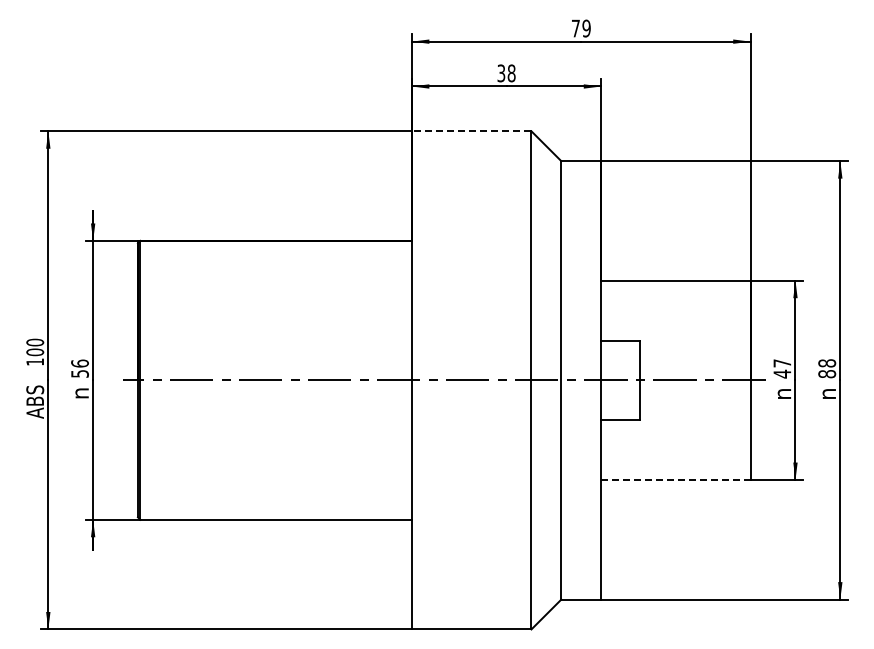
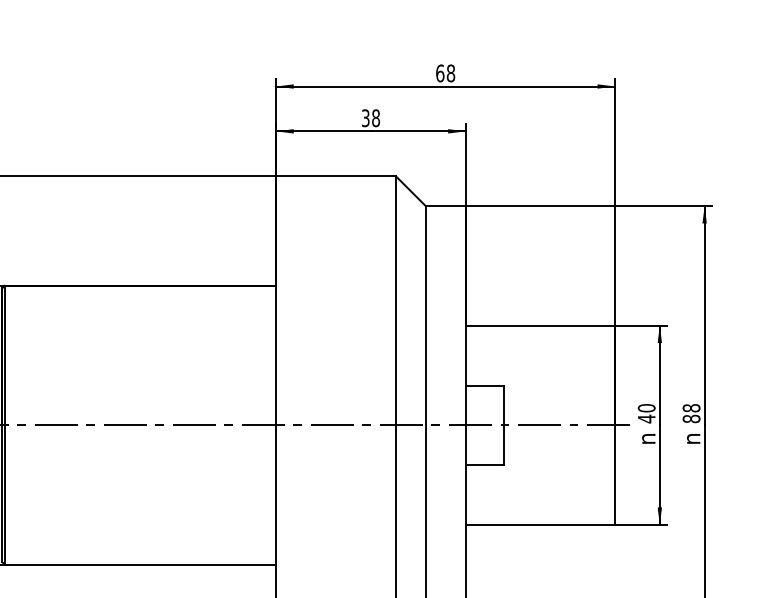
text: (580, 28) -> (444, 73), 79 -> 68
line: (471, 131) -> (335, 176), dashed -> solid
text: (782, 363) -> (646, 408), 47 -> 40
line: (675, 480) -> (539, 525), dashed -> solid

